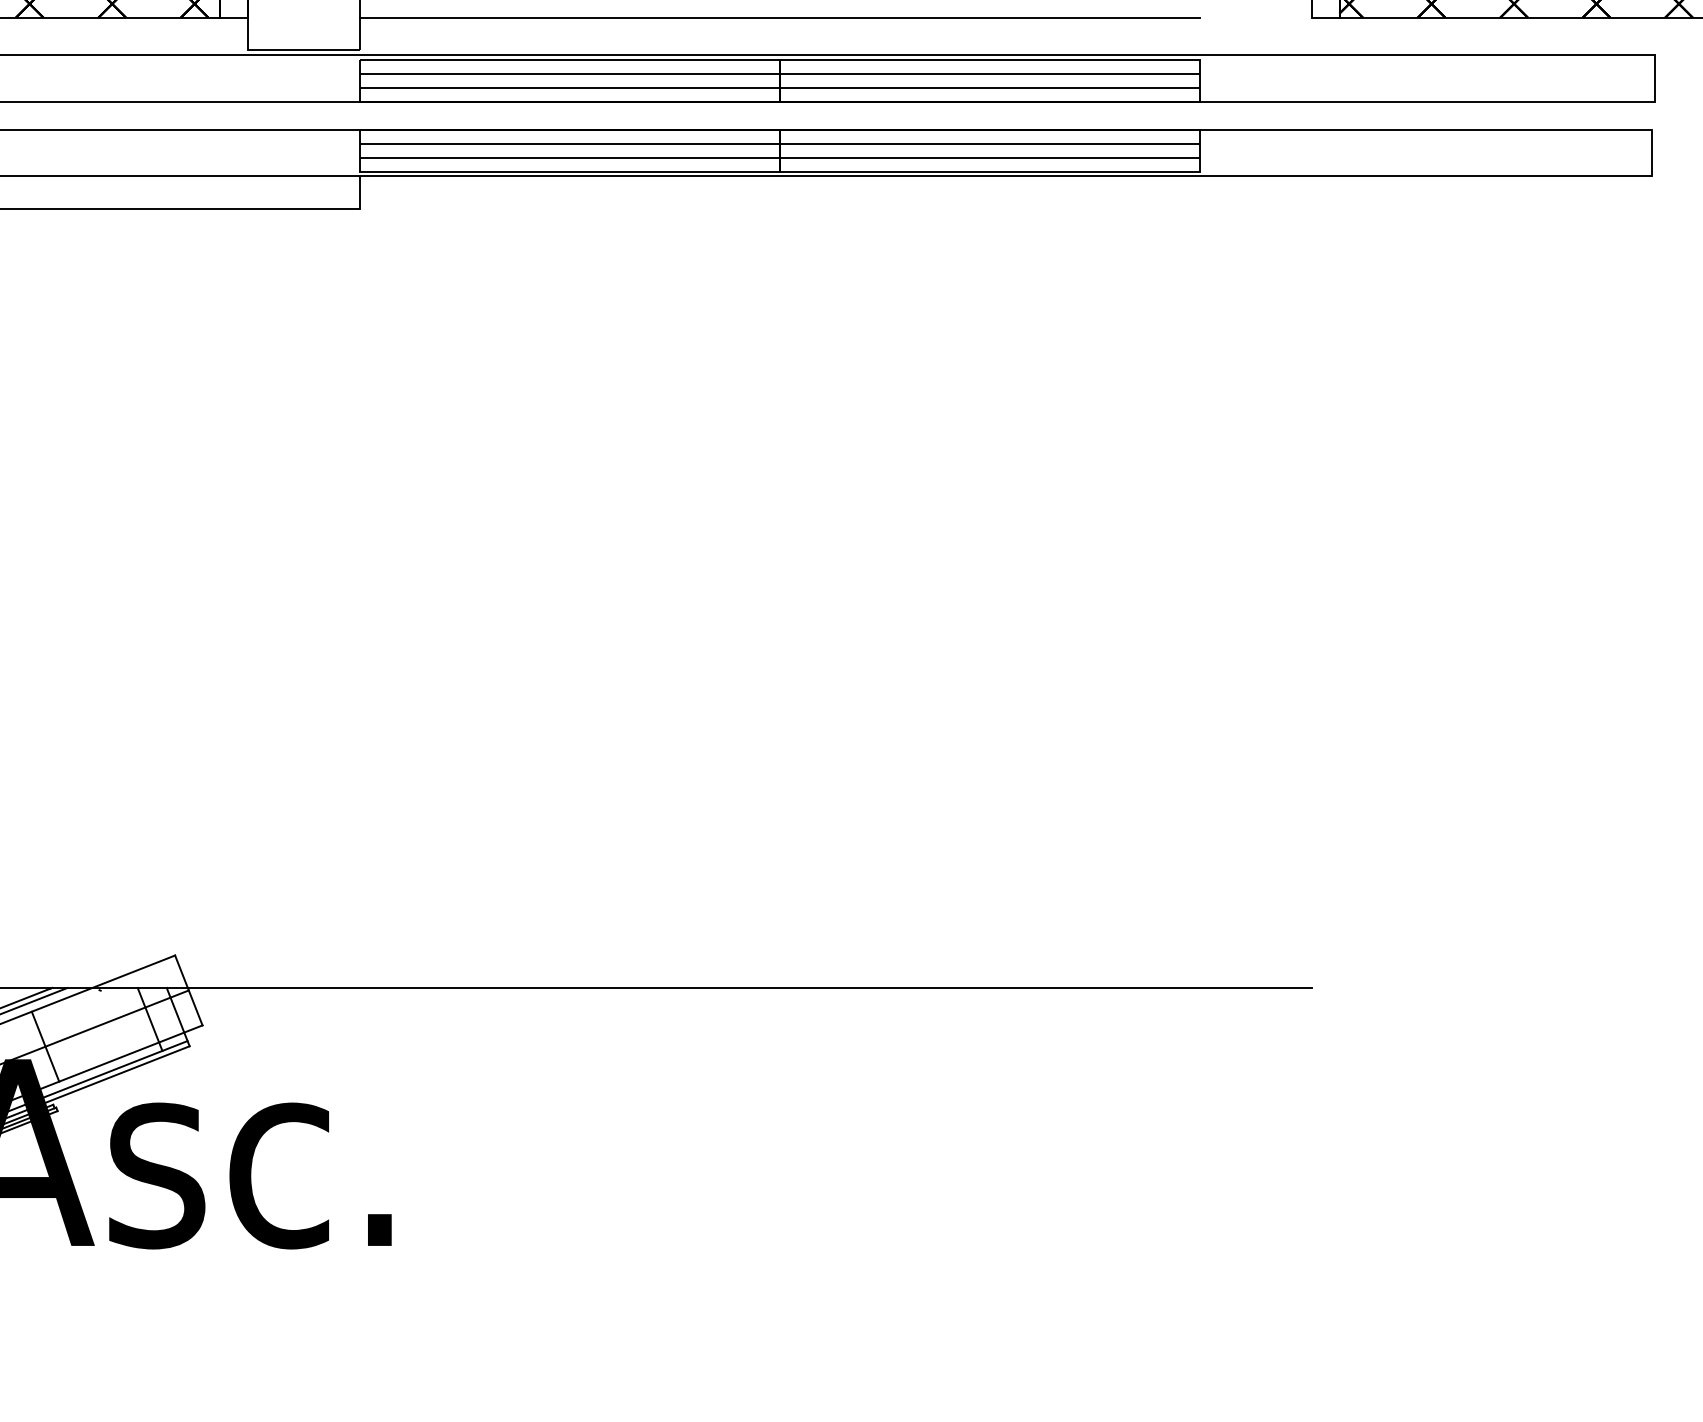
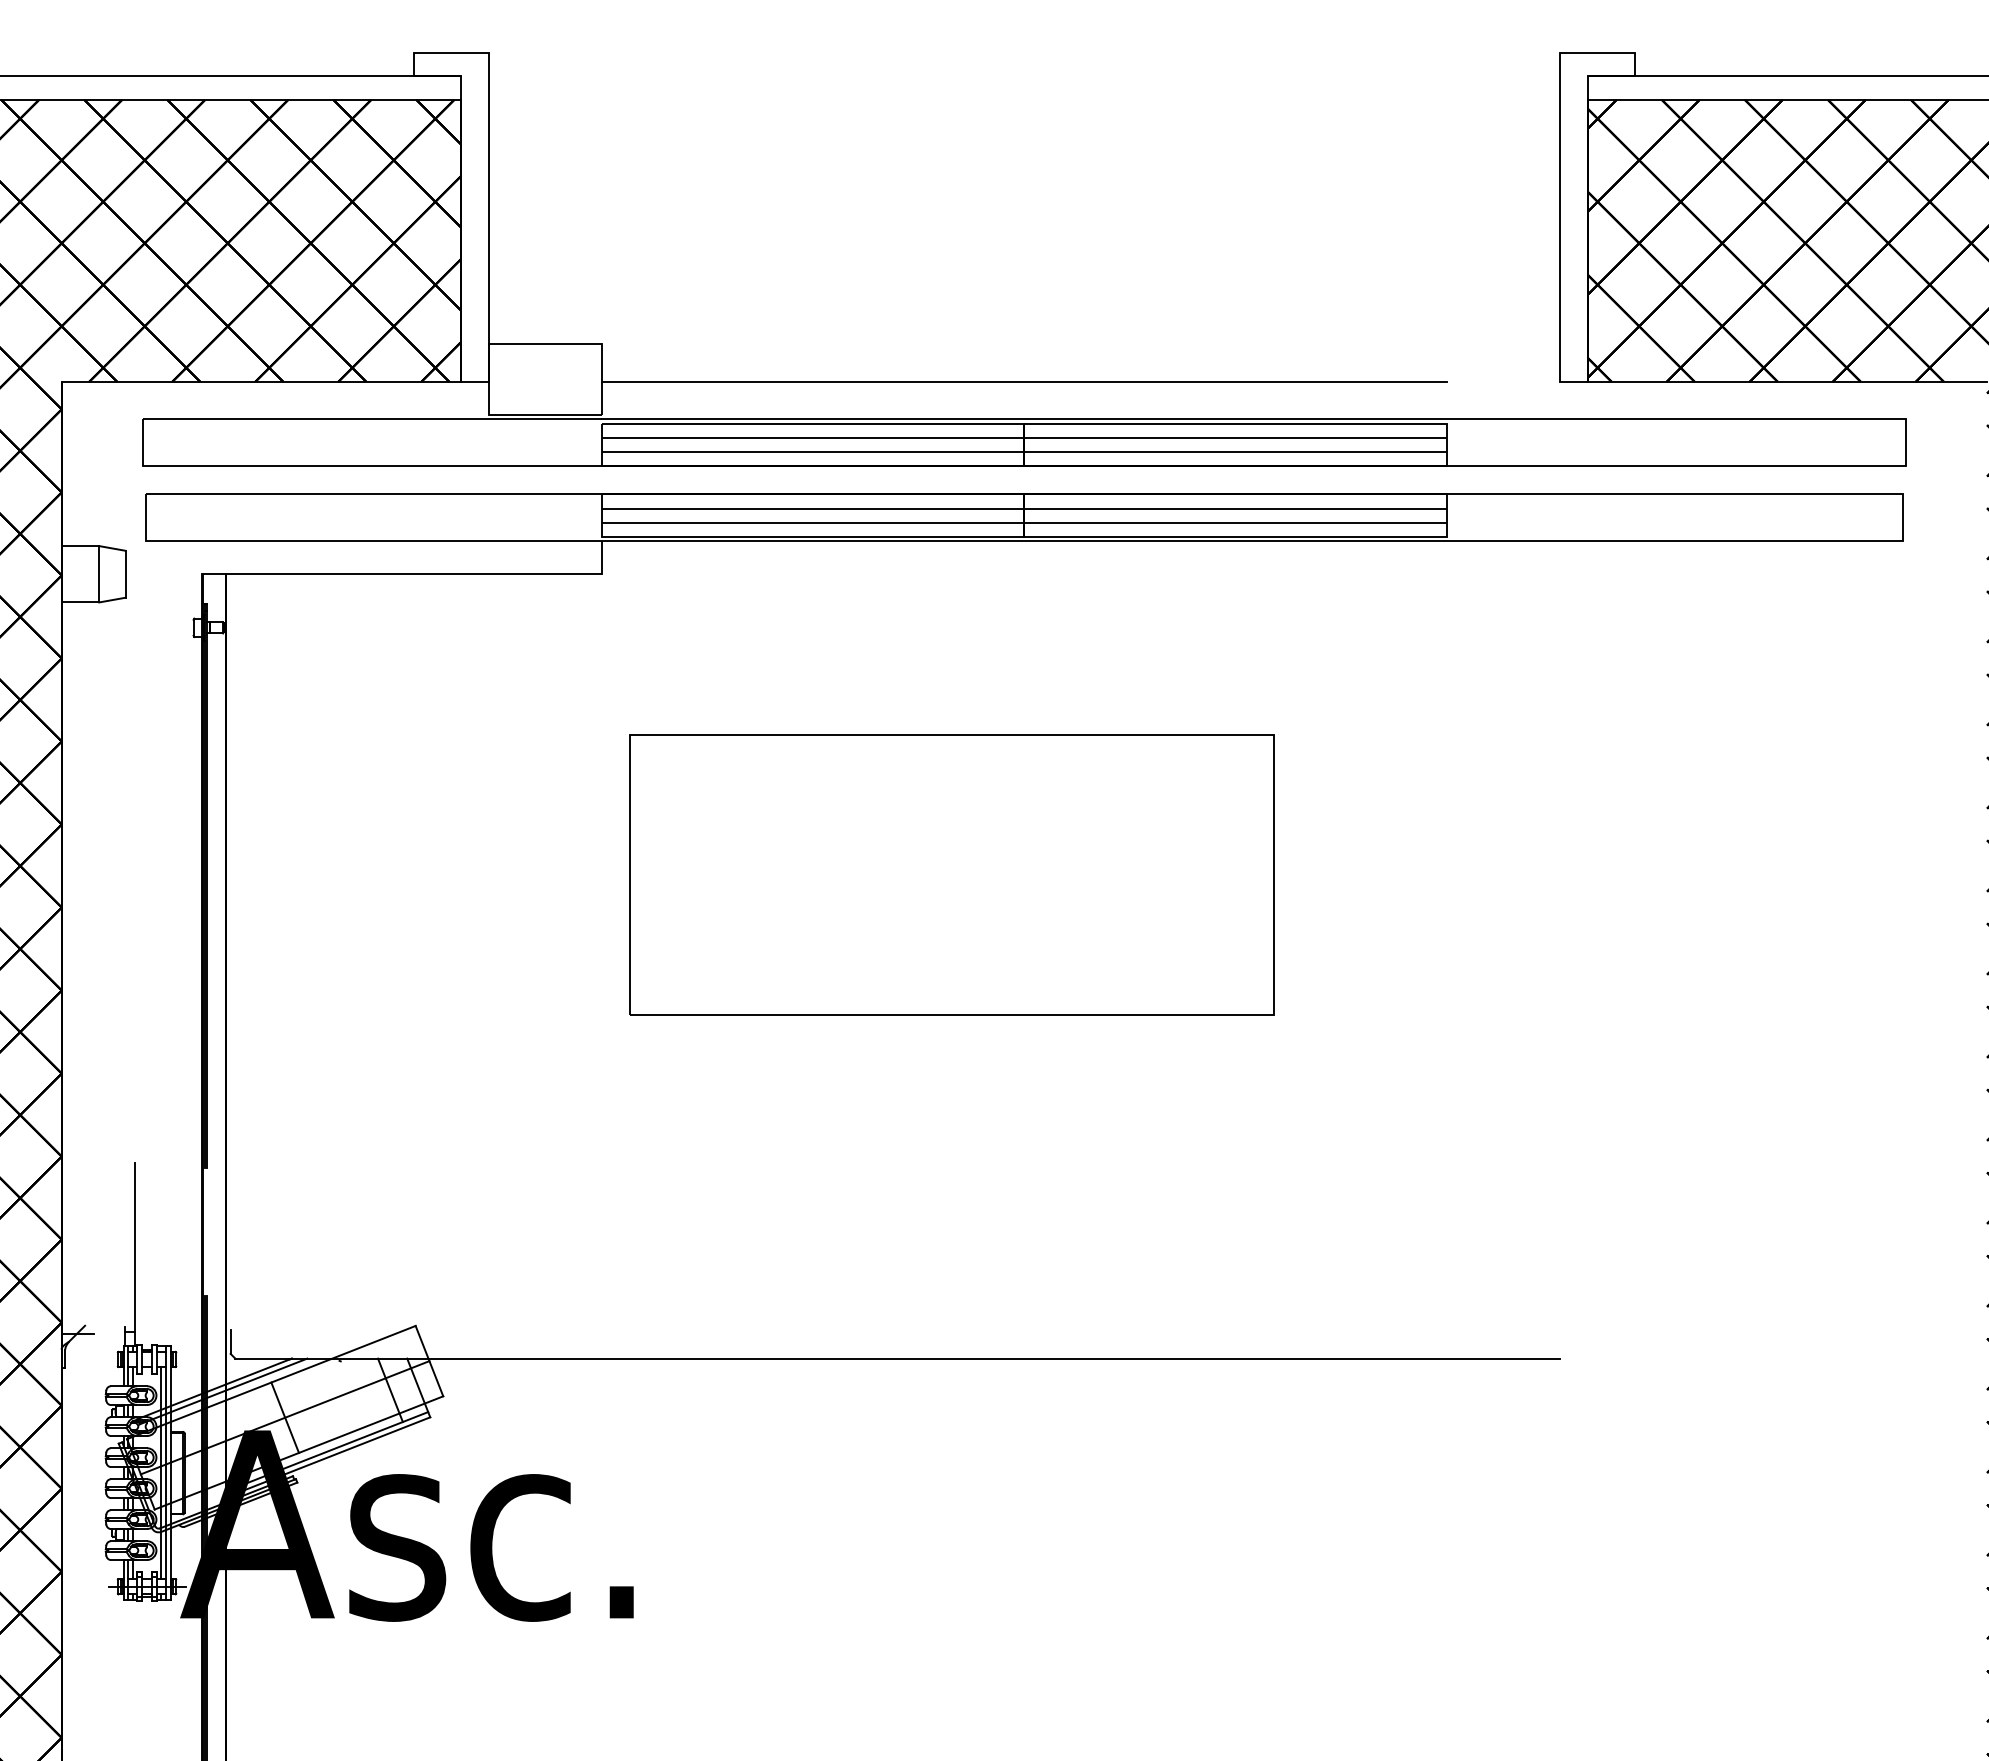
part: (707, 507) -> (951, 874), added

